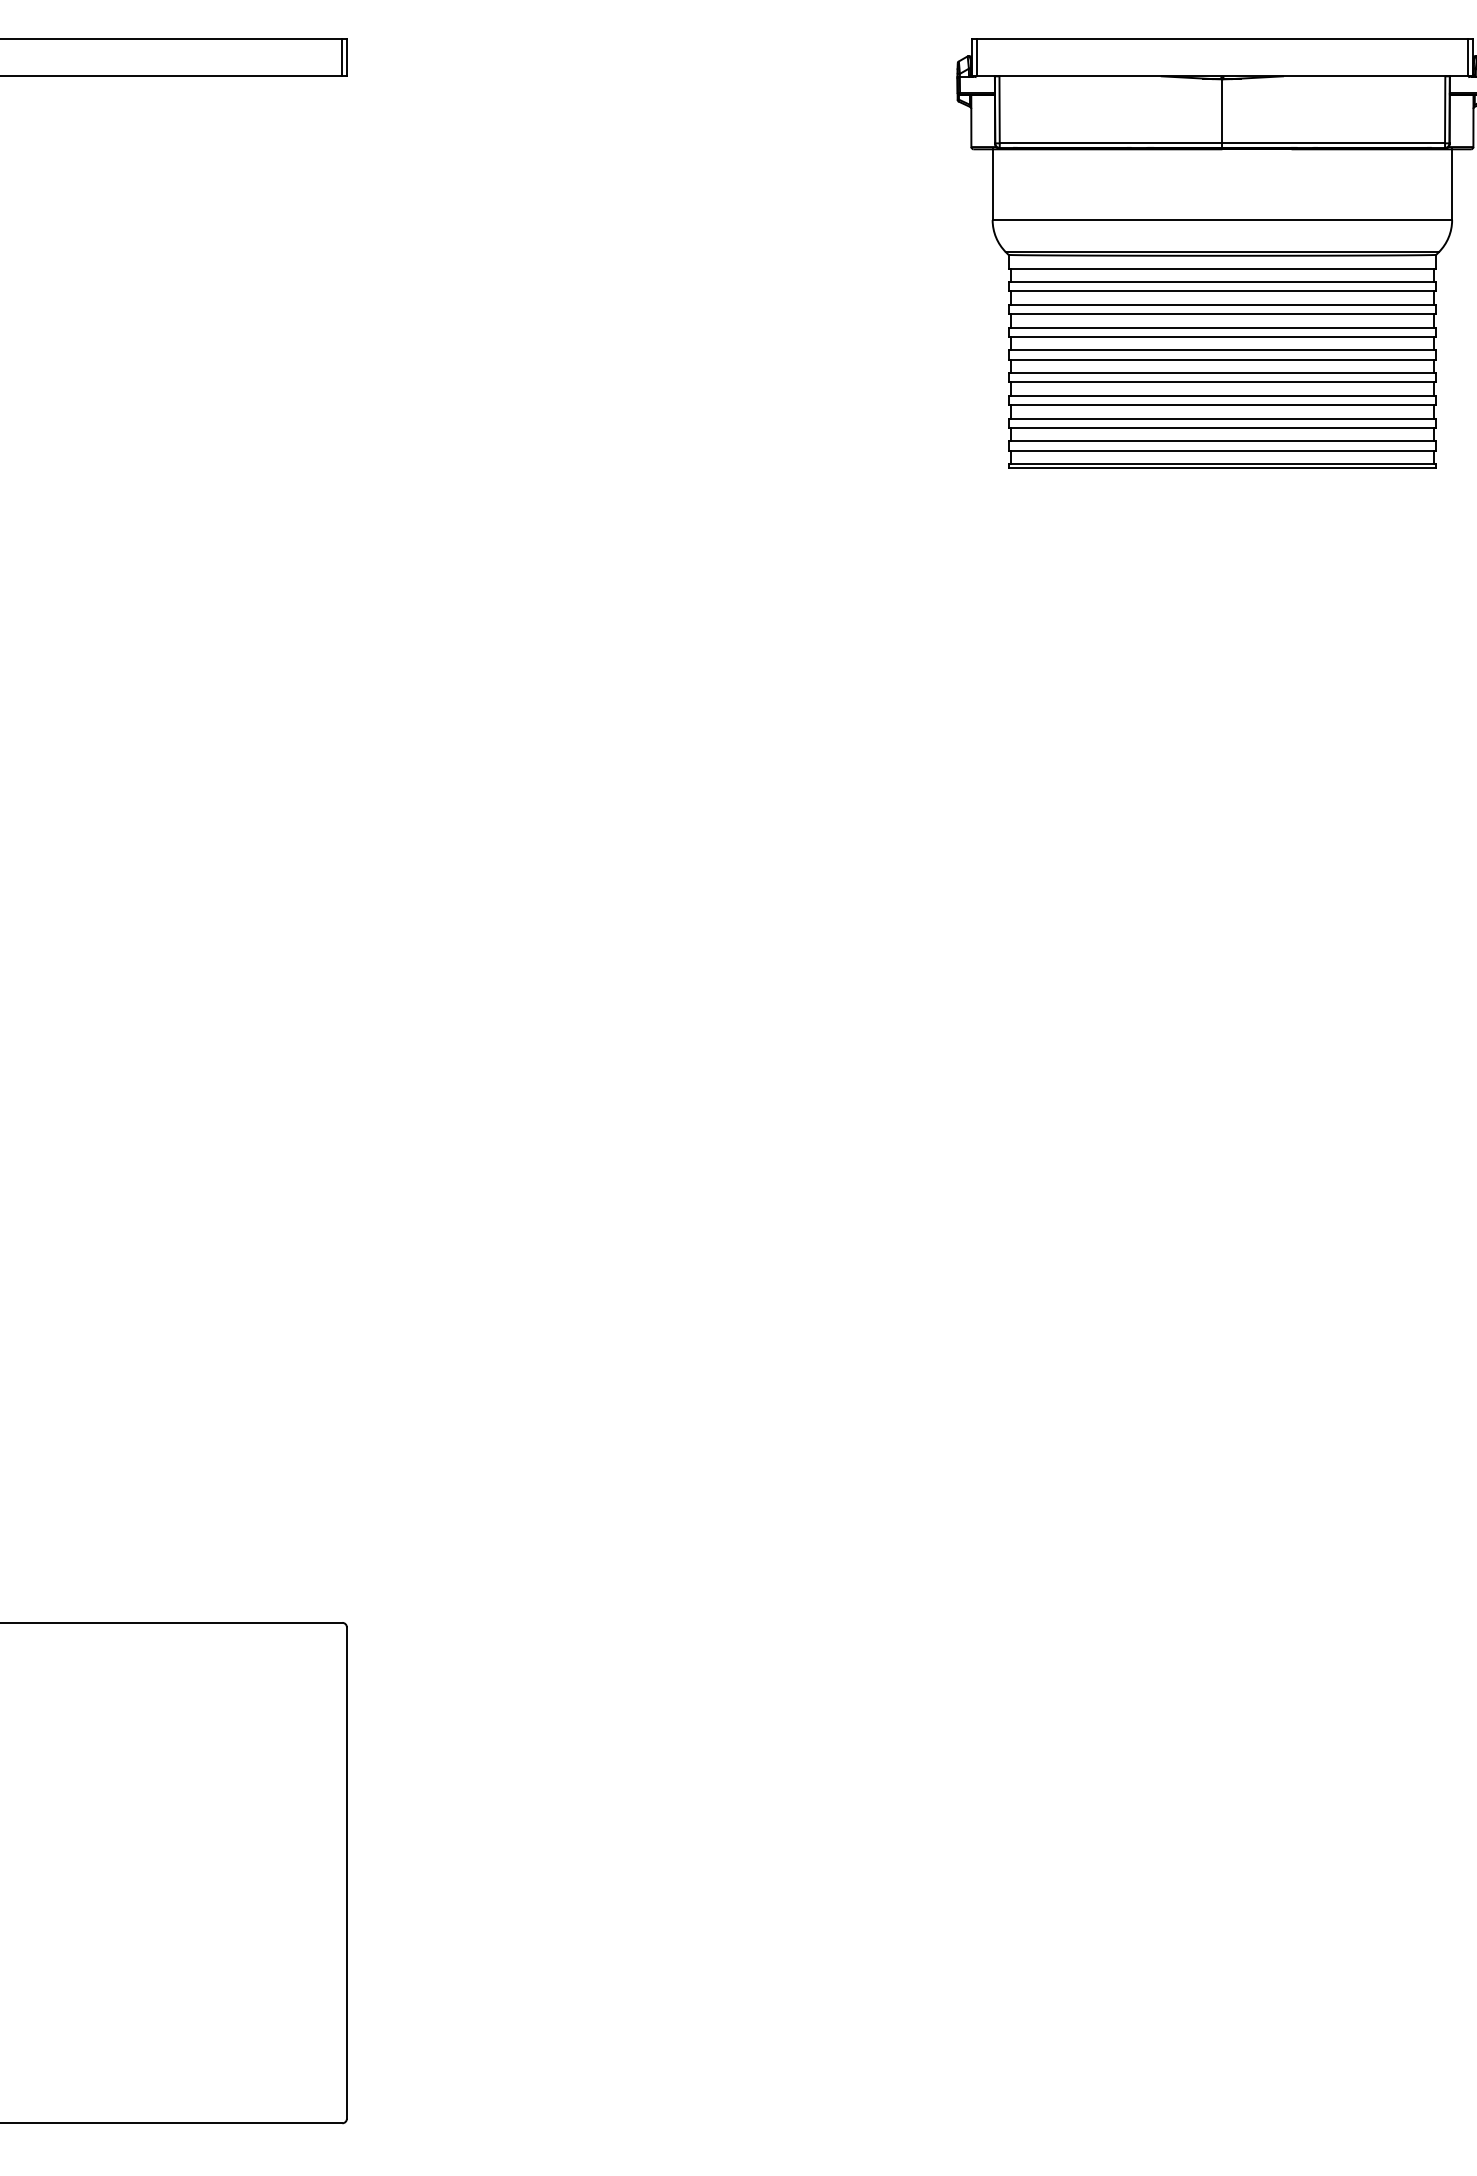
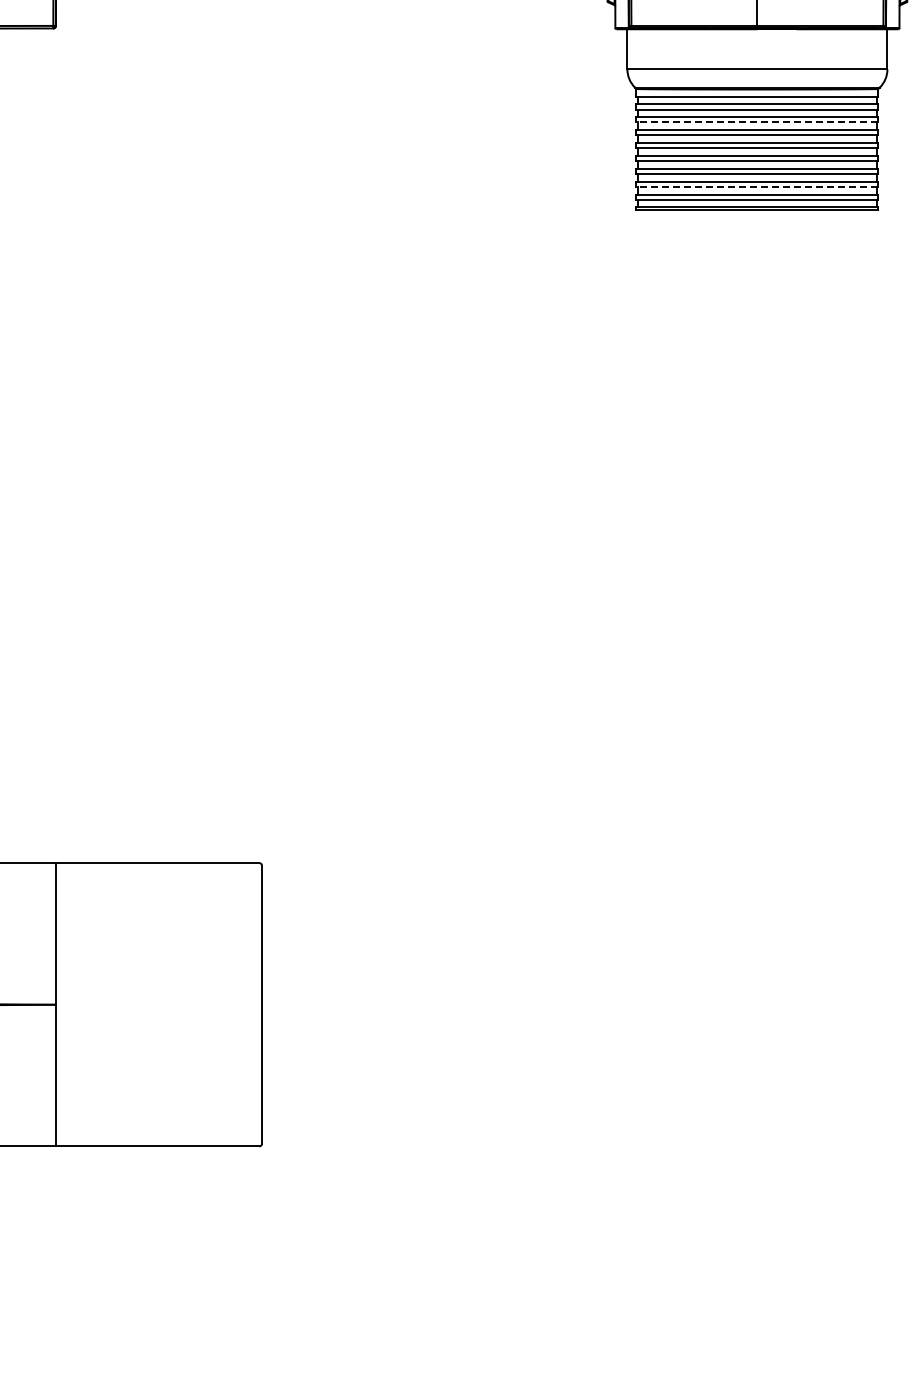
line: (1220, 314) -> (756, 122), solid -> dashed
line: (1220, 427) -> (756, 186), solid -> dashed

